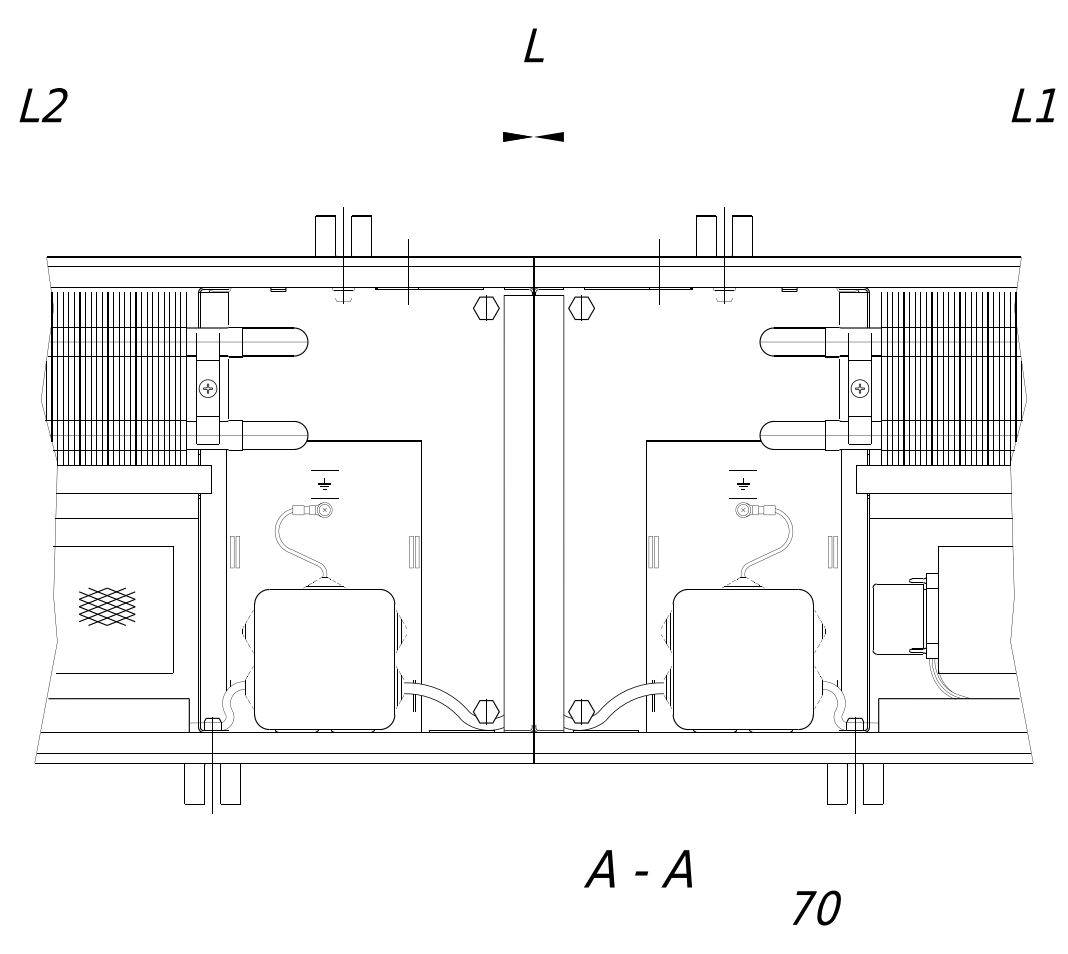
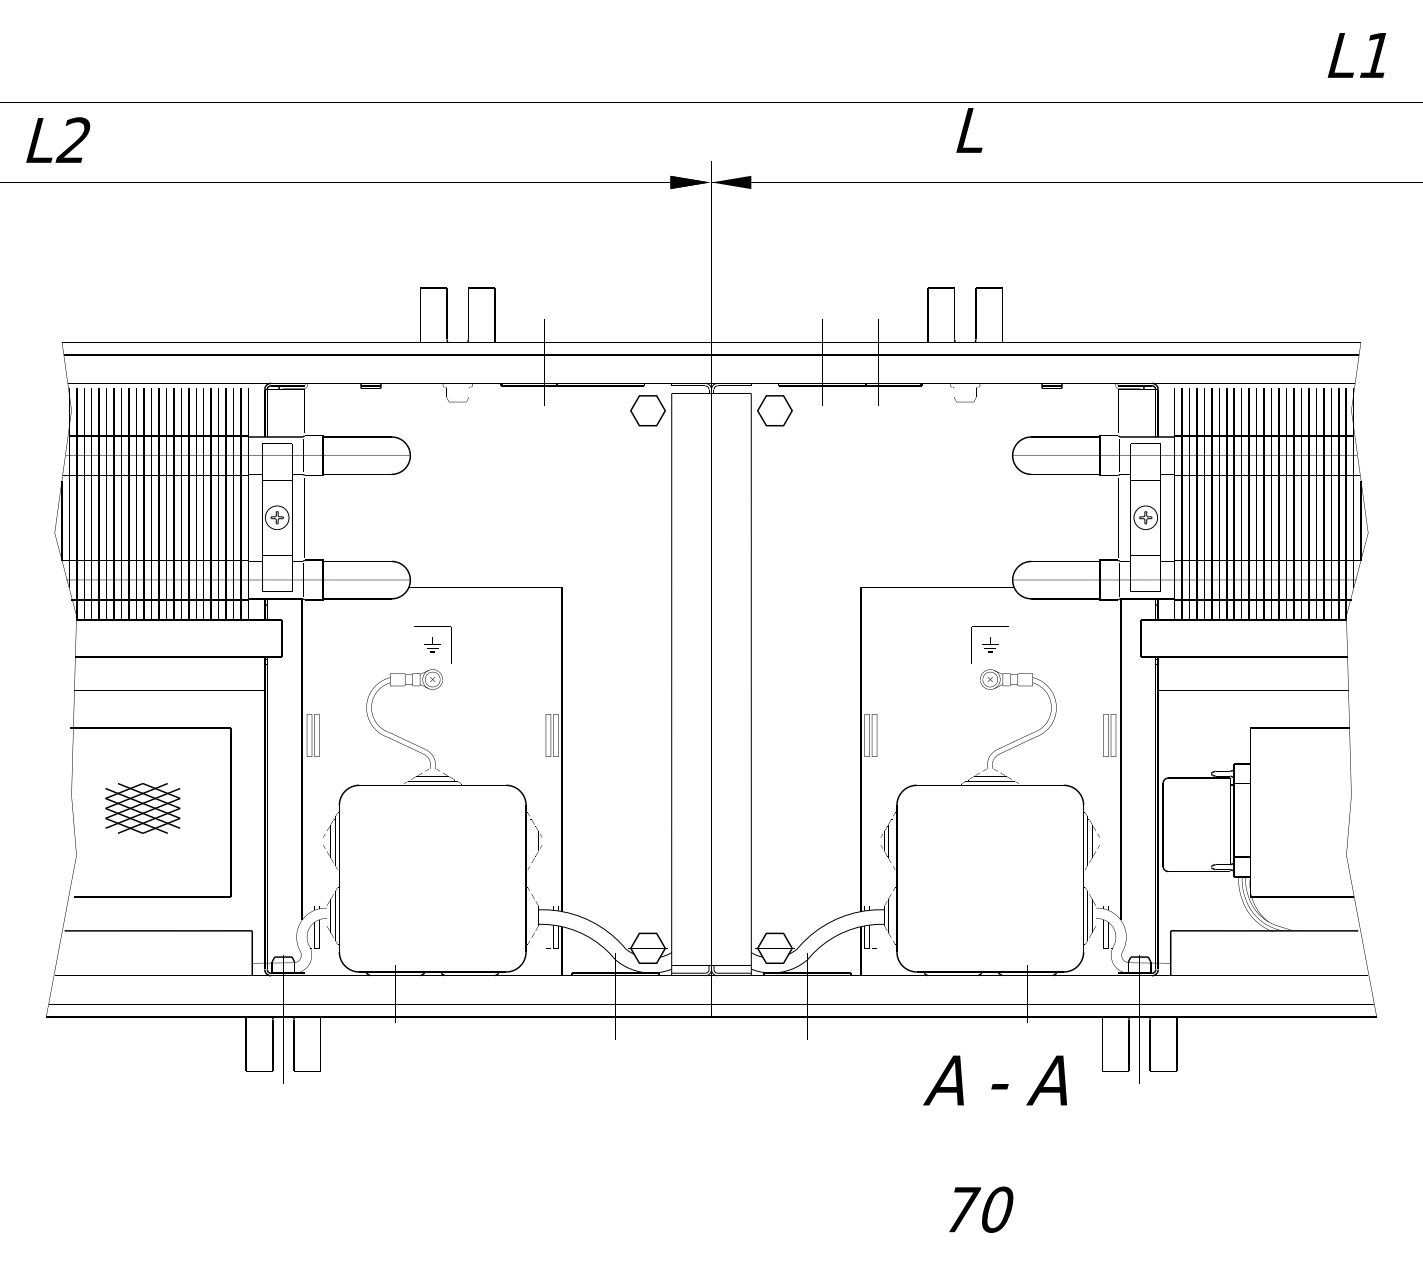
text: (534, 45) -> (969, 130), moved
text: (1033, 105) -> (1356, 55), moved
text: (637, 868) -> (994, 1080), moved
text: (816, 907) -> (981, 1209), moved

